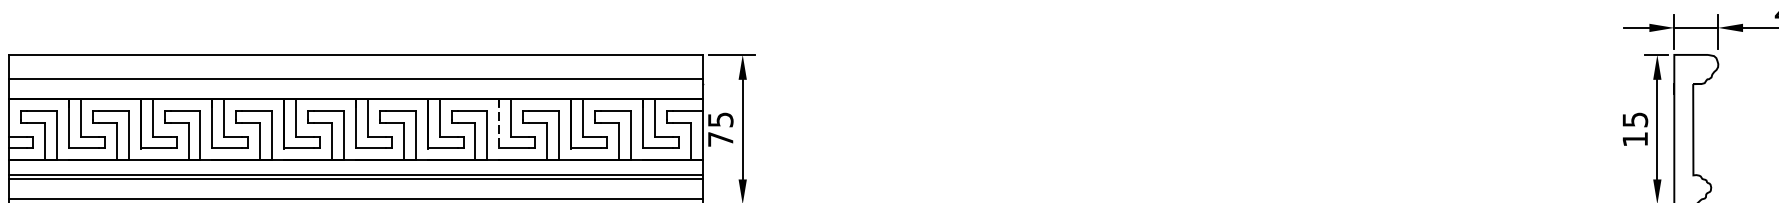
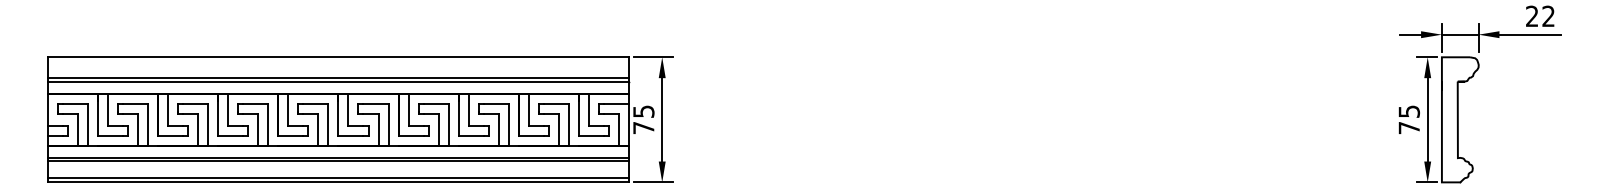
line: (355, 83) -> (338, 81), added
line: (499, 123) -> (458, 114), dashed -> solid
text: (1634, 139) -> (1408, 128), 15 -> 75

